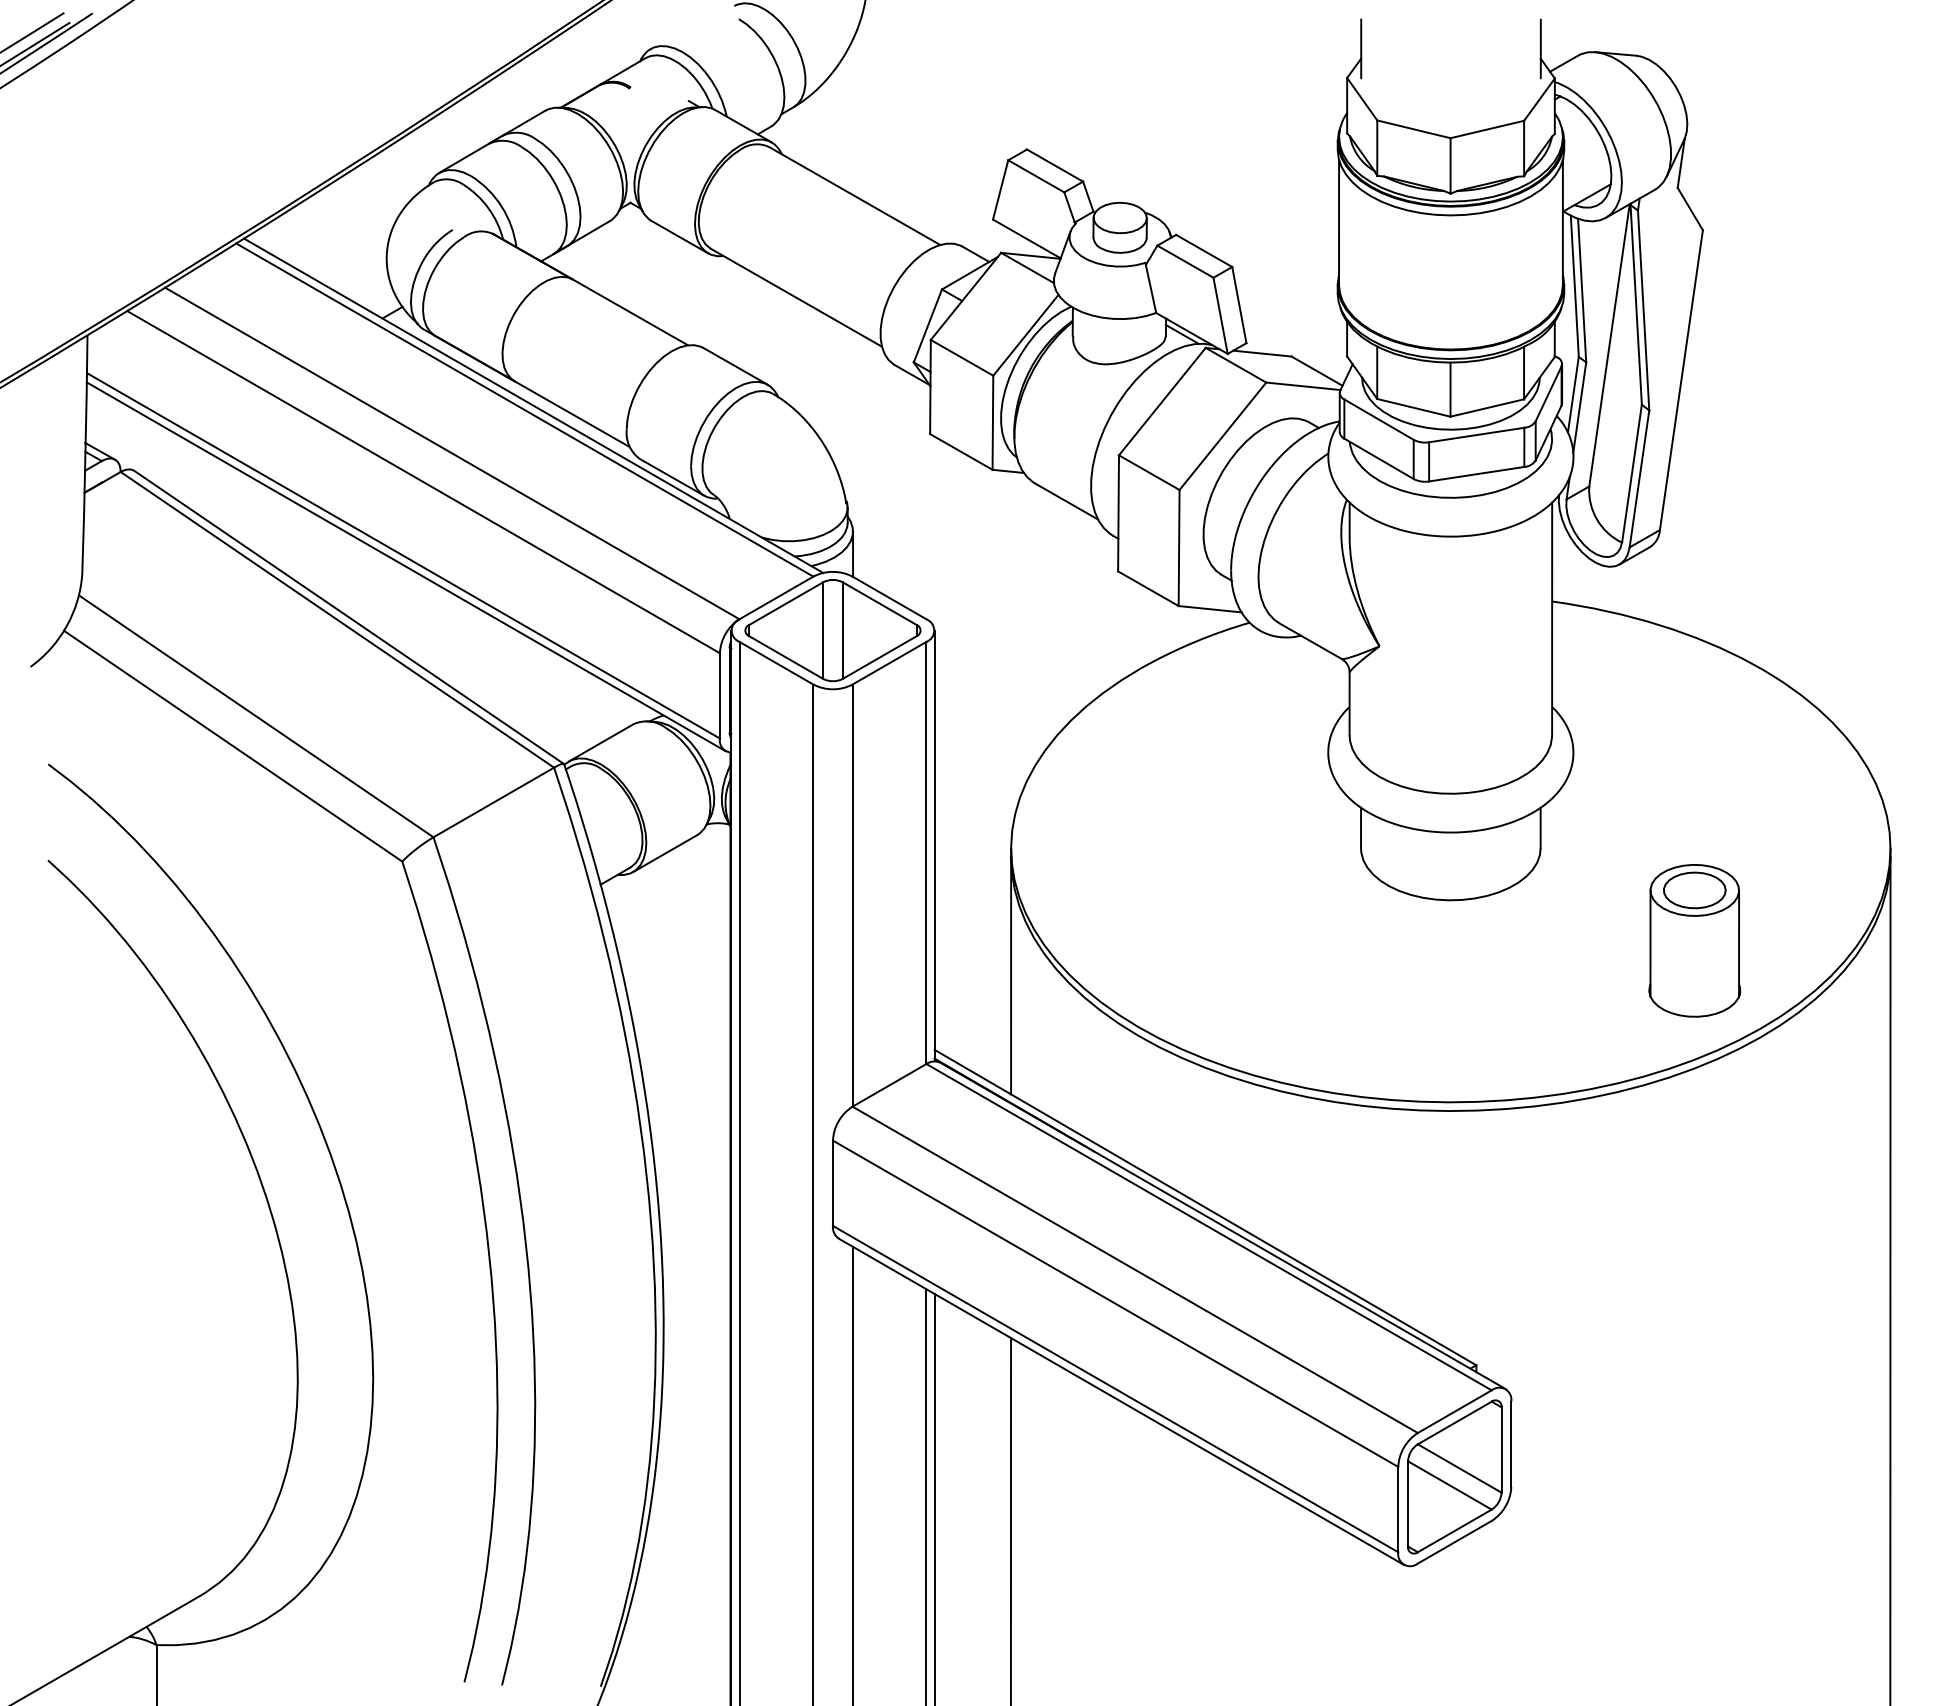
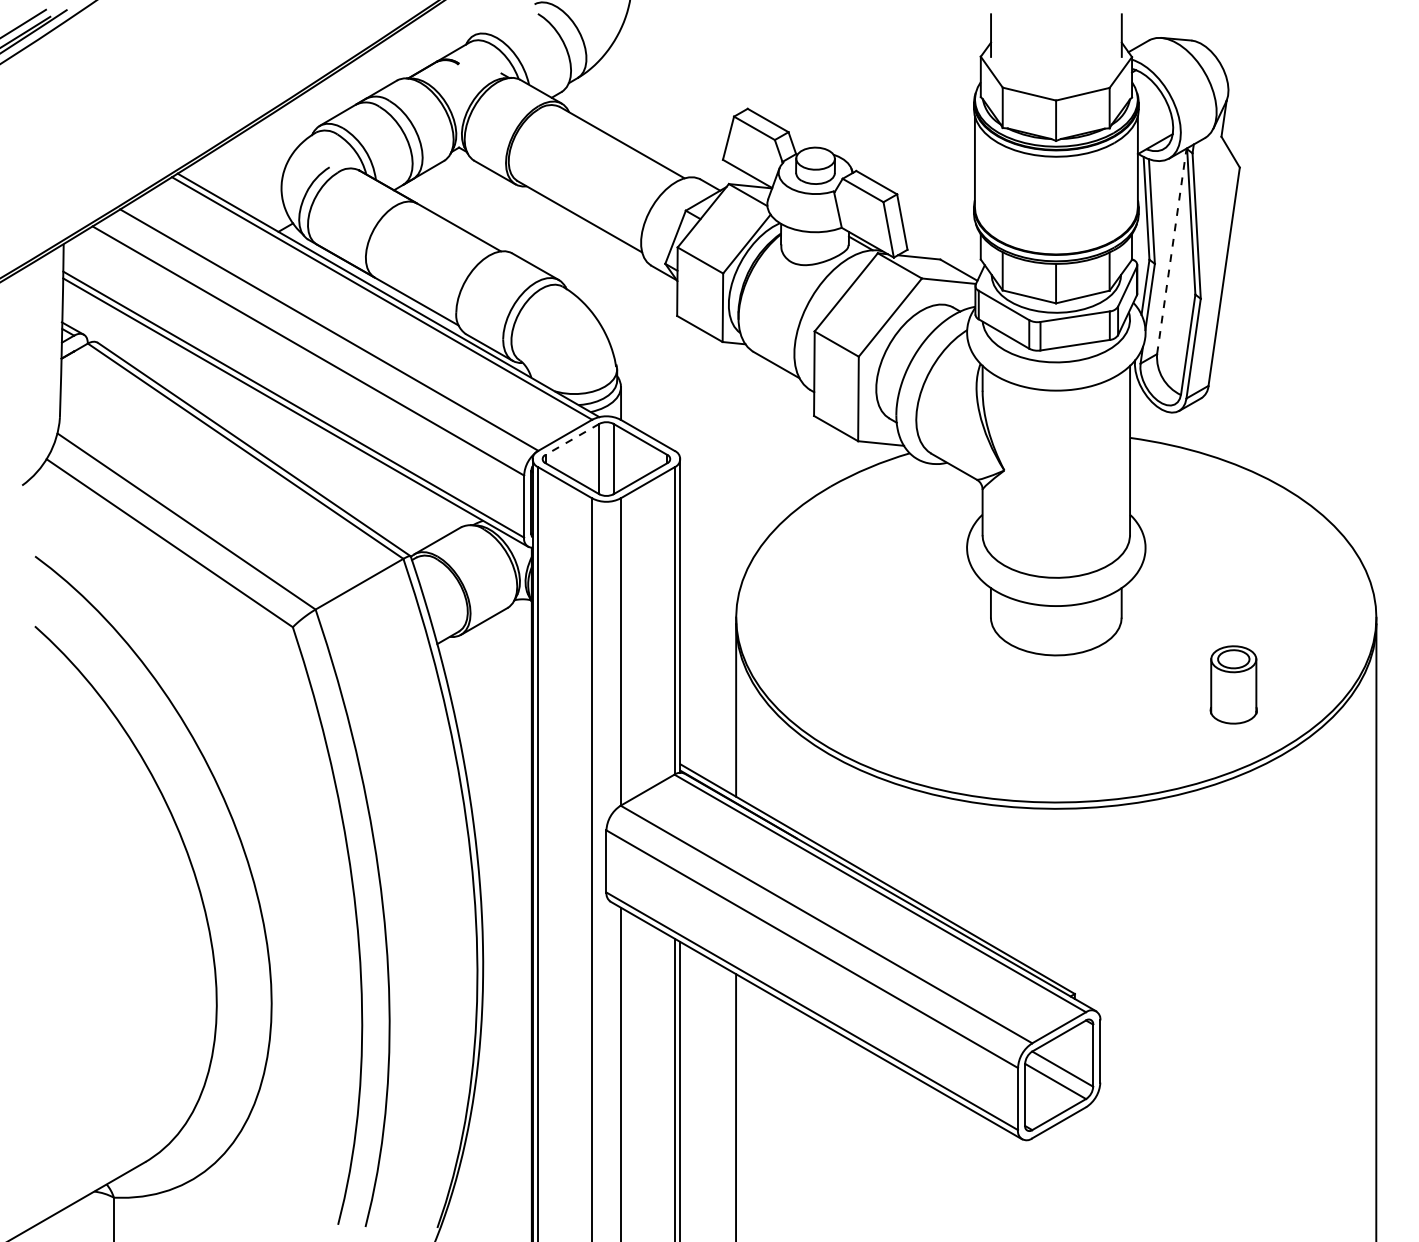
line: (1609, 345) -> (1171, 251), solid -> dashed
line: (786, 603) -> (572, 439), solid -> dashed
part: (1694, 940) -> (1233, 684), size x0.7

